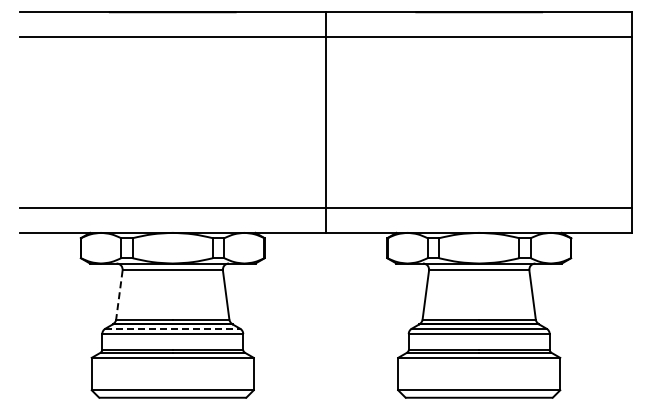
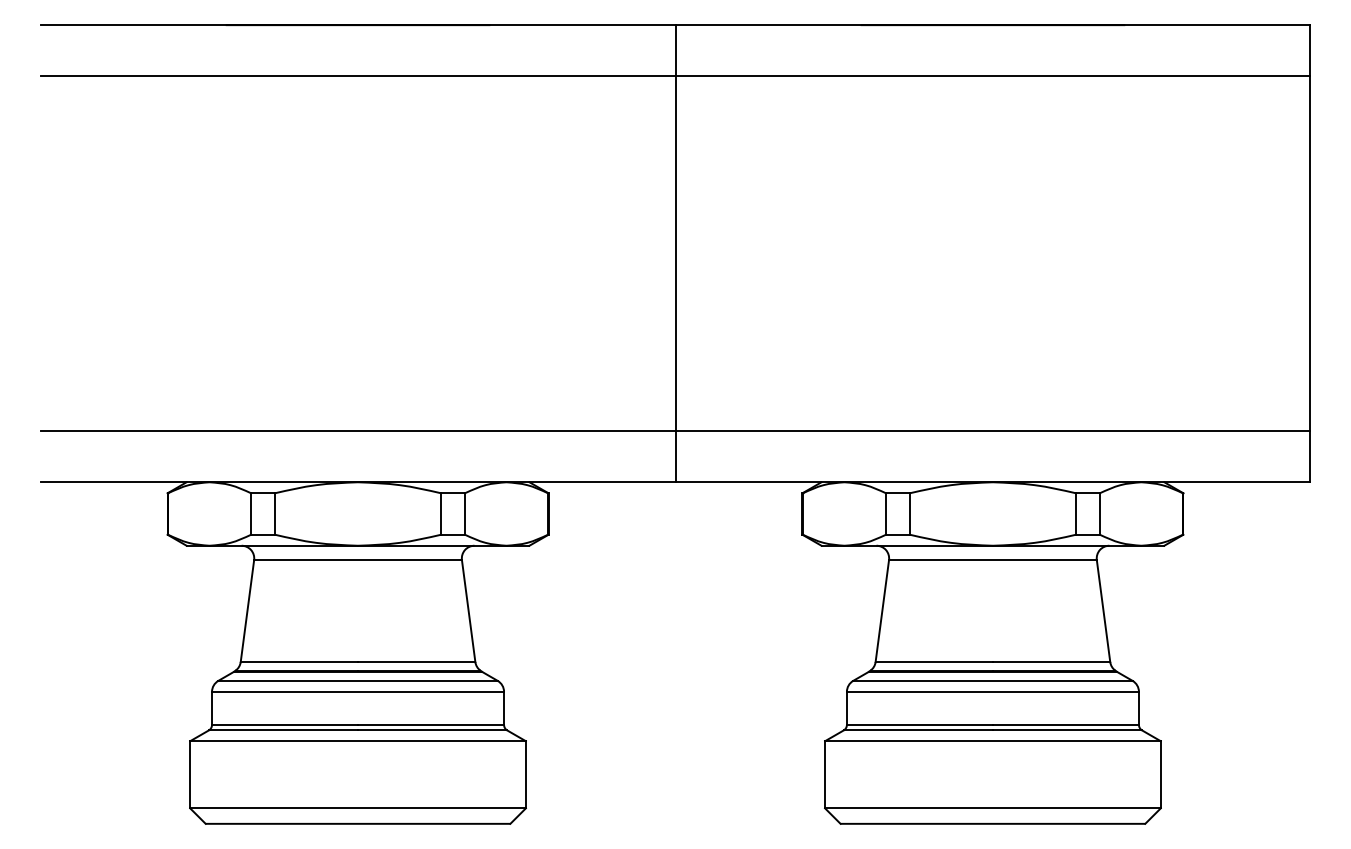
line: (119, 295) -> (247, 611), dashed -> solid
line: (173, 328) -> (359, 680), dashed -> solid

